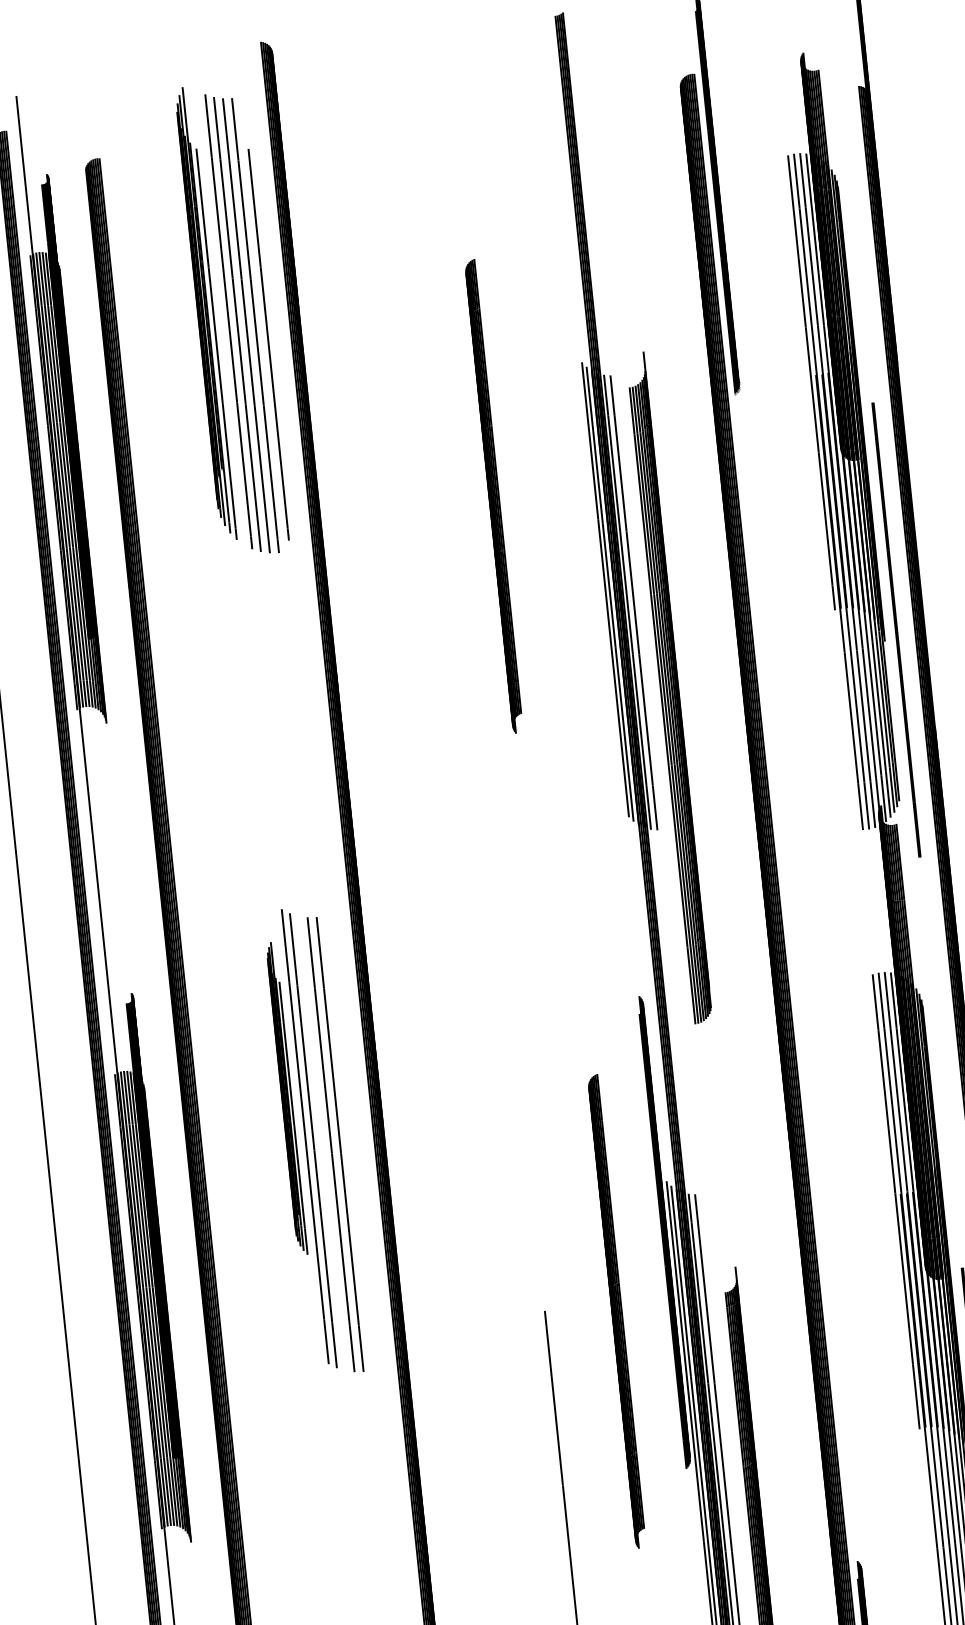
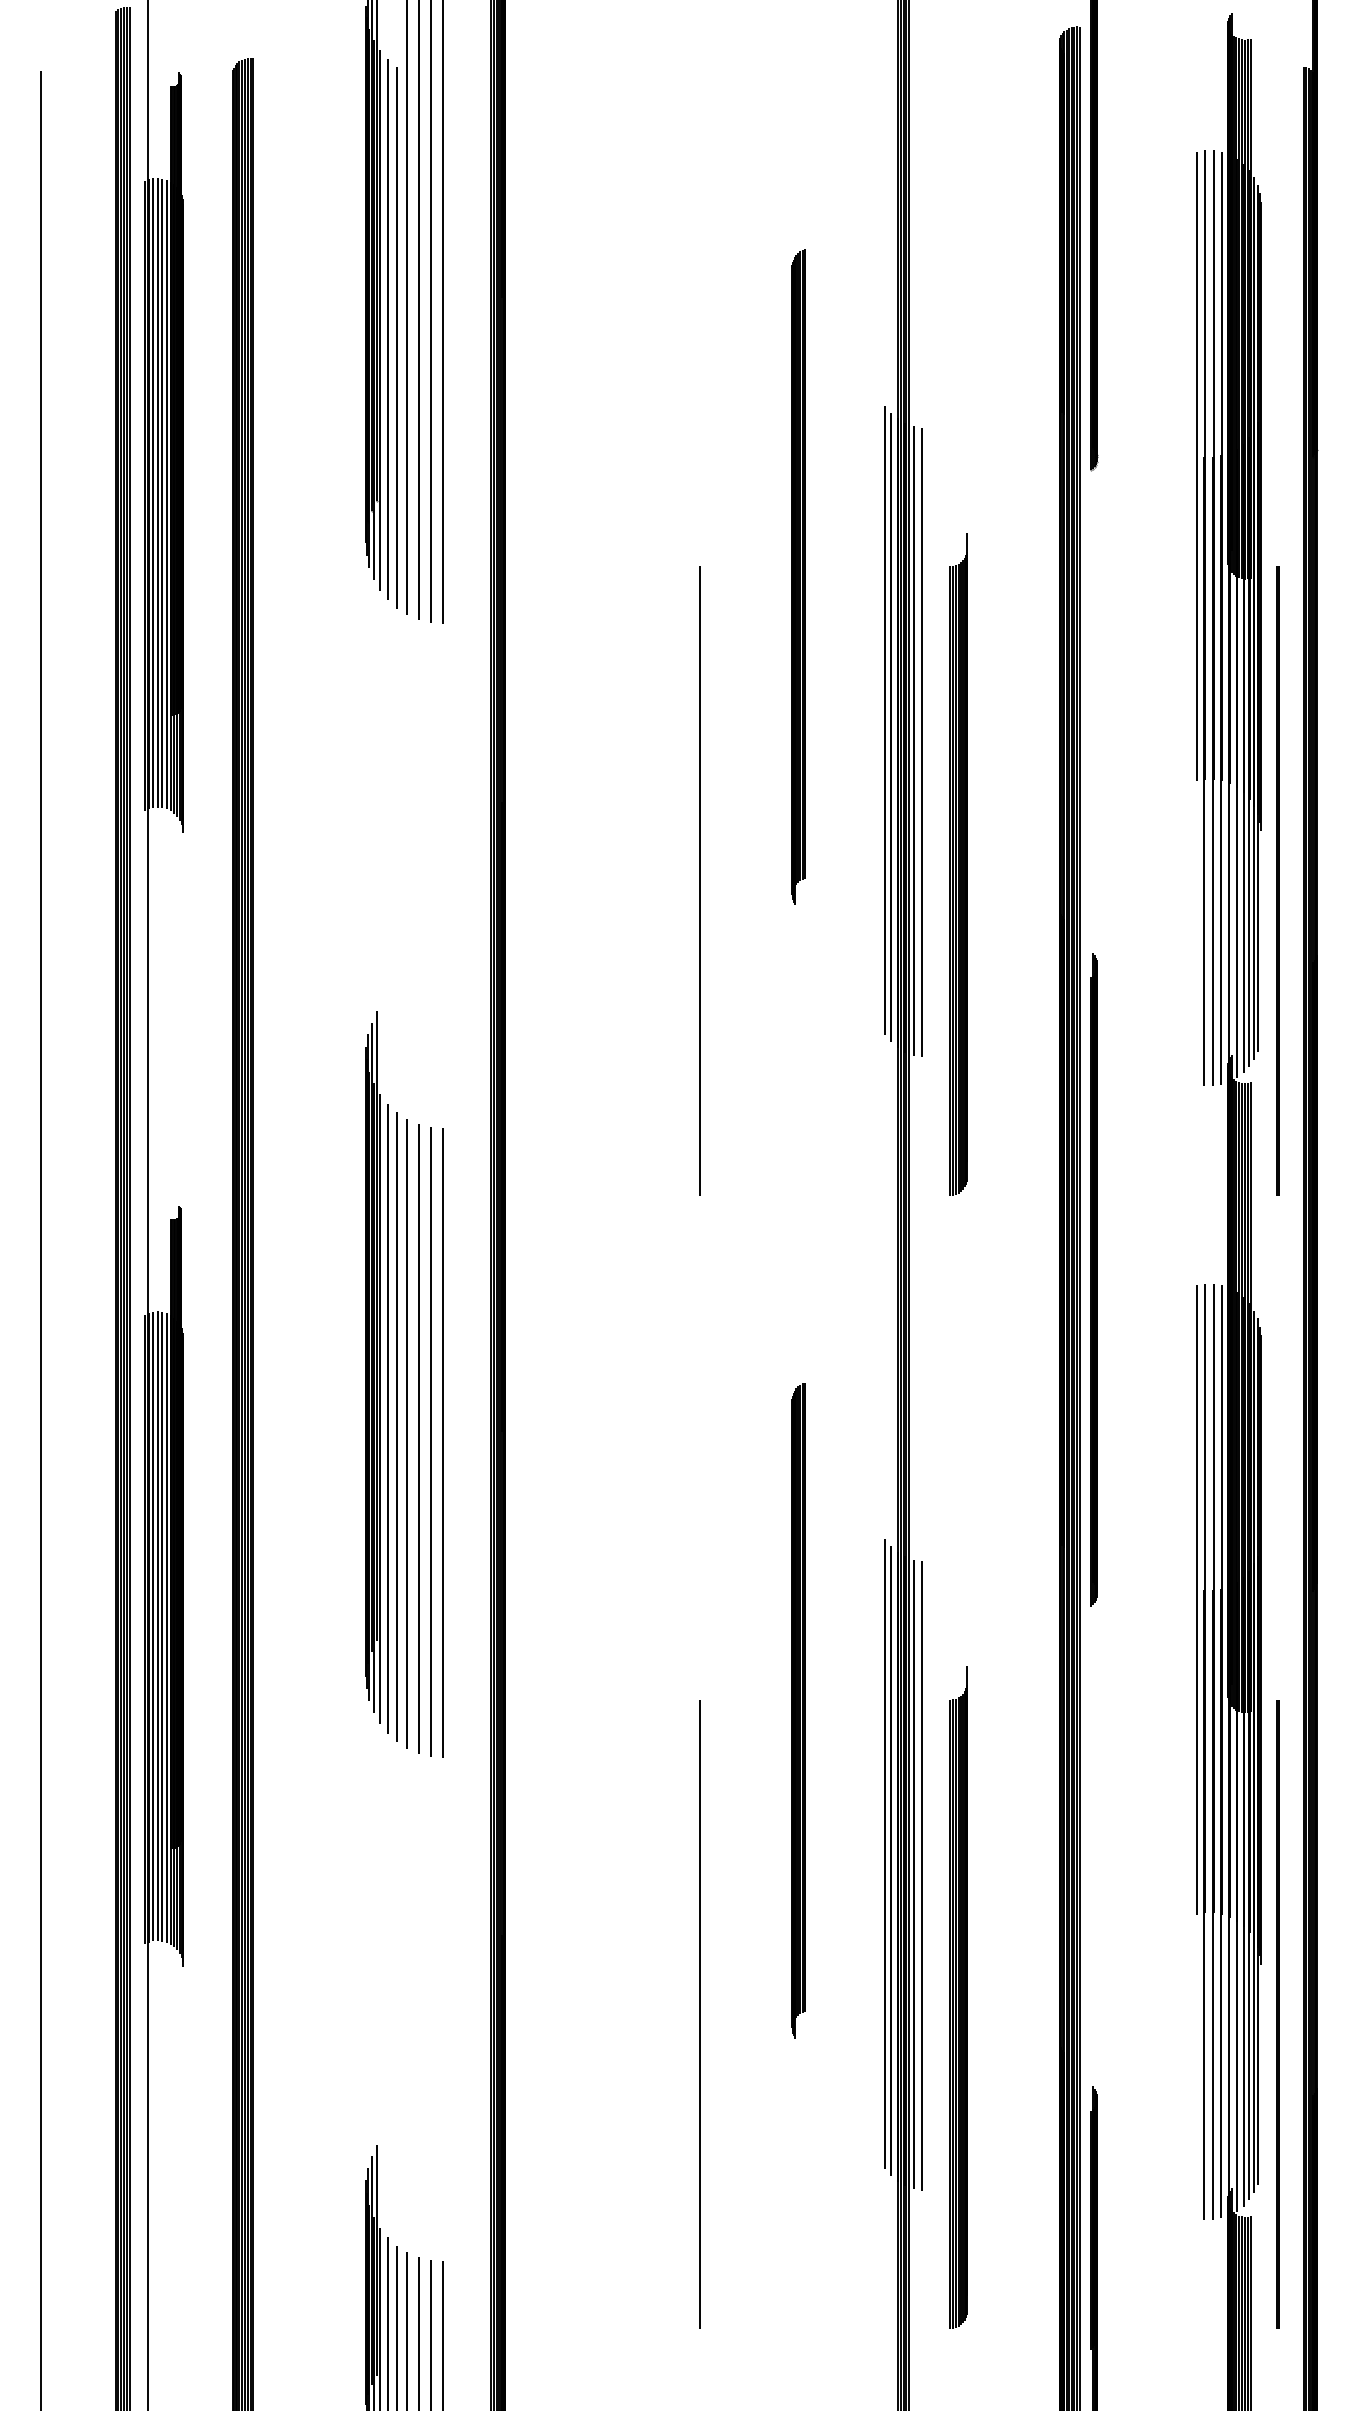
line: (268, 344) -> (396, 337), moved
part: (493, 496) -> (798, 576), moved
line: (896, 629) -> (1277, 880), moved
part: (669, 688) -> (958, 864), size x0.71
line: (483, 719) -> (699, 880), added
part: (286, 1098) -> (376, 1372), size x1.67
line: (321, 1143) -> (418, 1438), added
part: (663, 1232) -> (1093, 1279), moved

